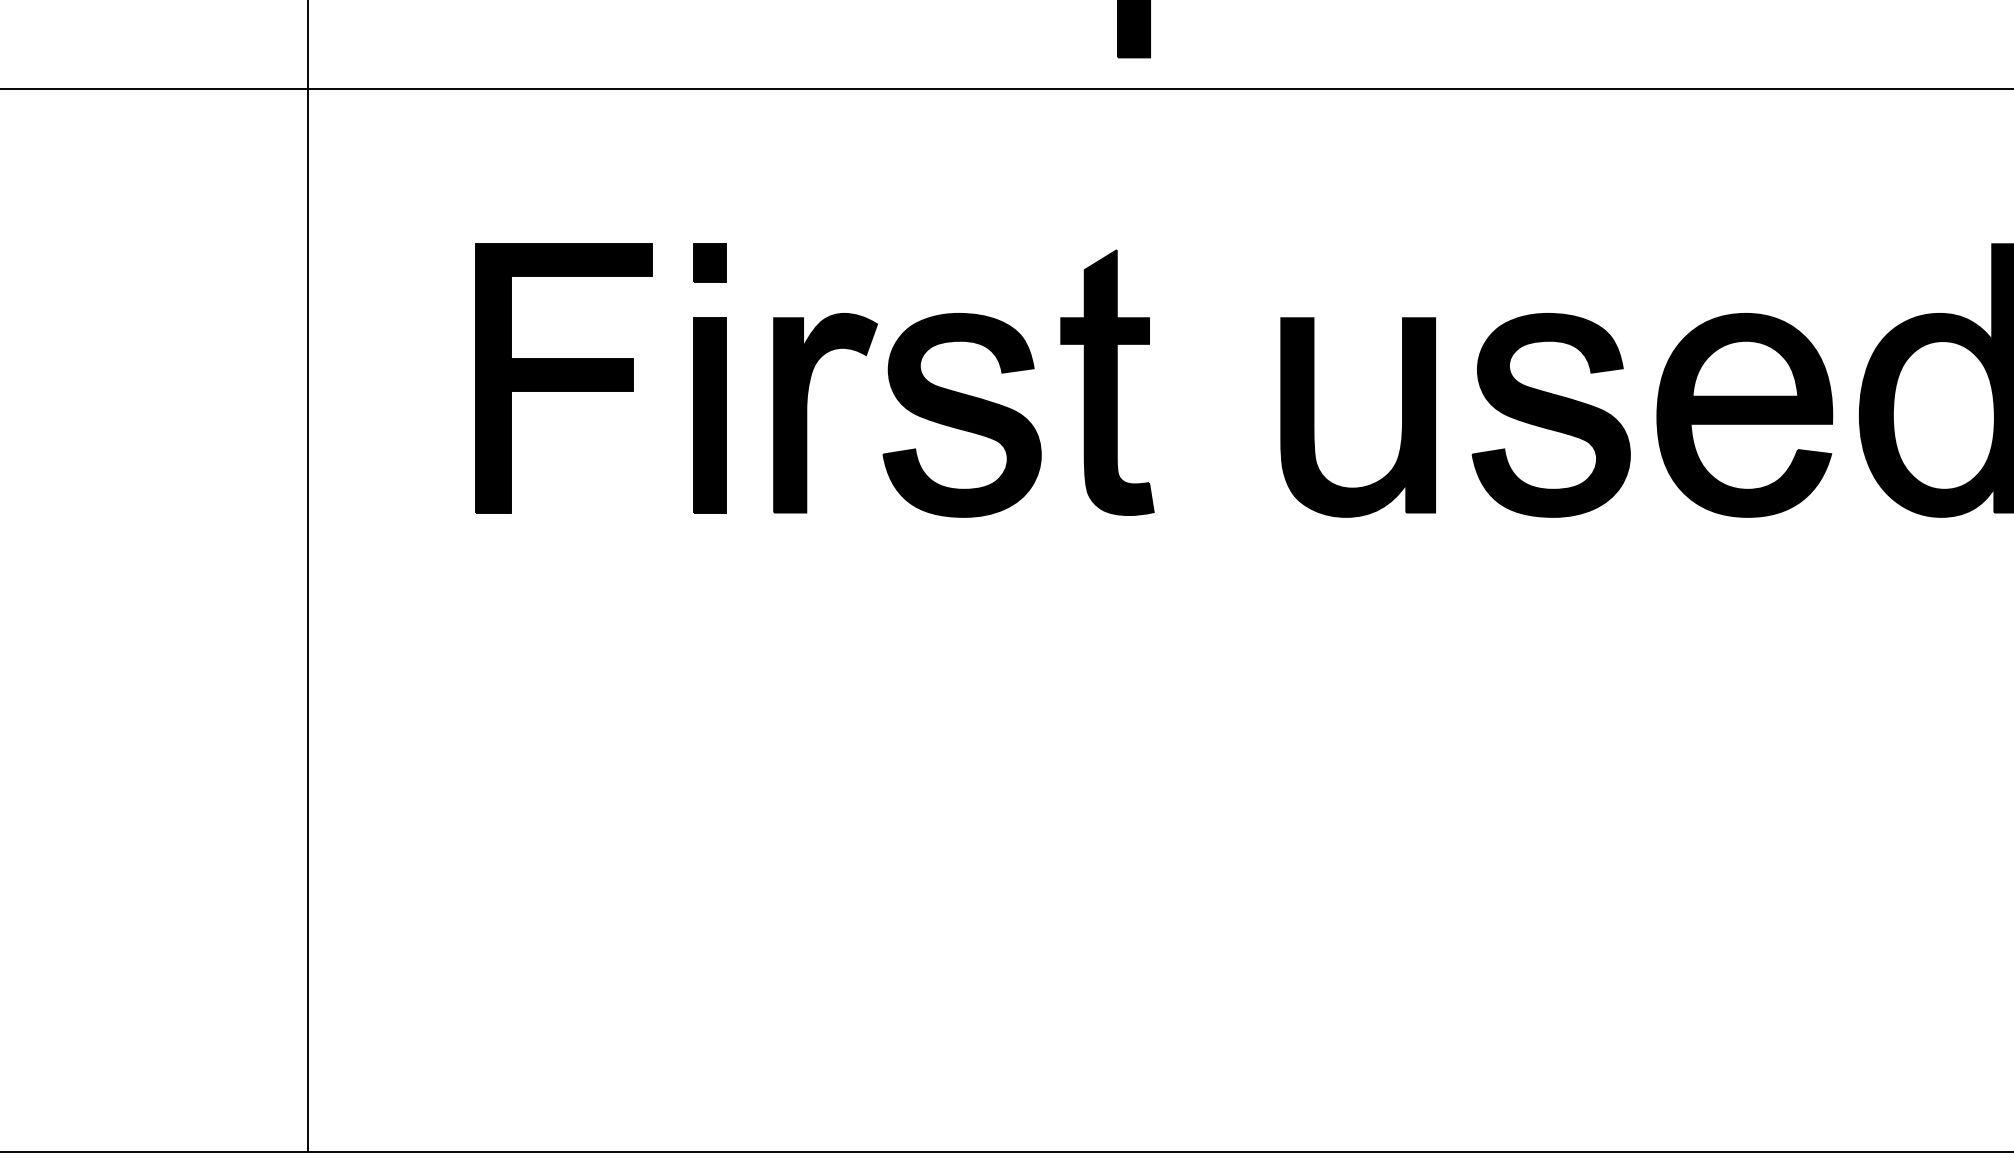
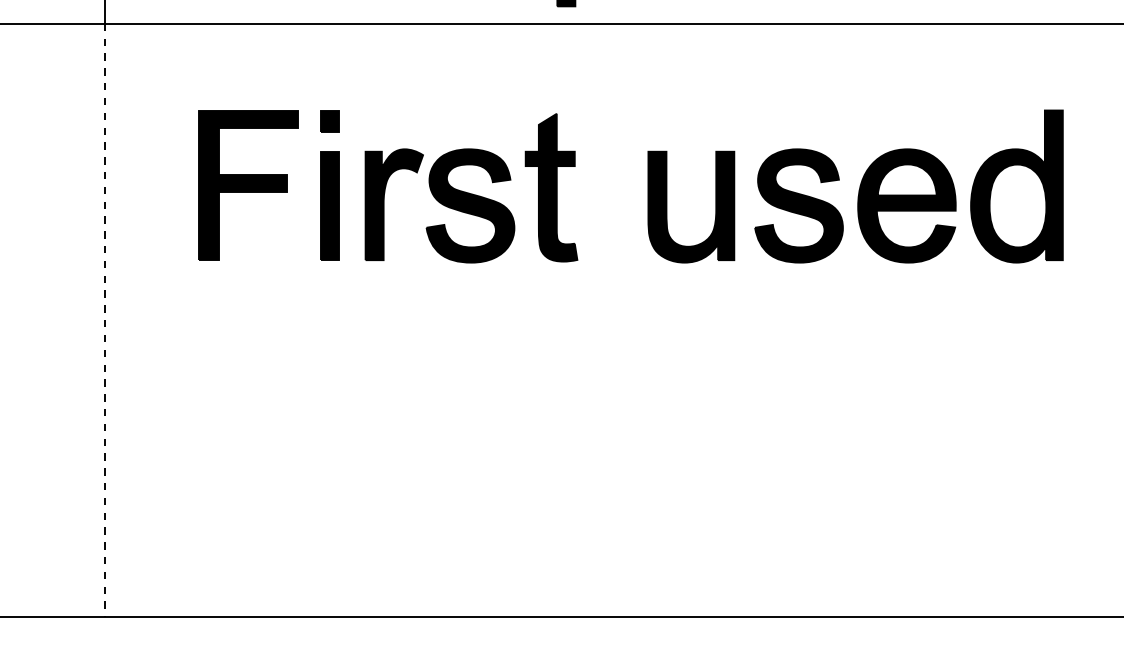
line: (307, 620) -> (105, 320), solid -> dashed

